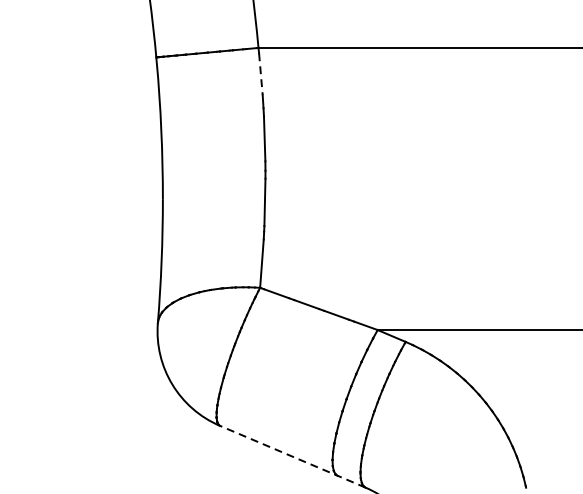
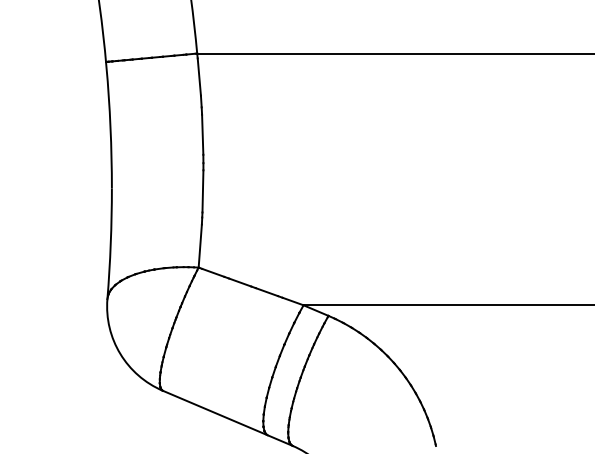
line: (261, 74) -> (199, 77), dashed -> solid
line: (292, 456) -> (227, 418), dashed -> solid

